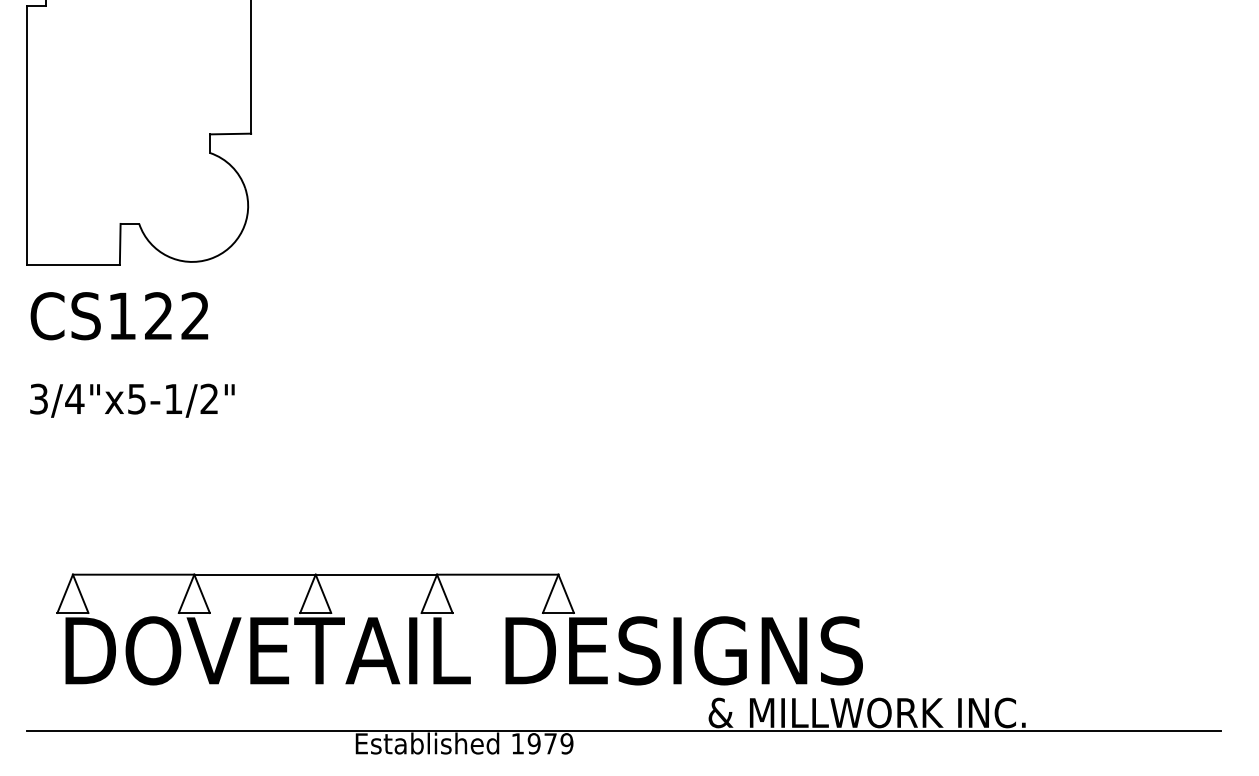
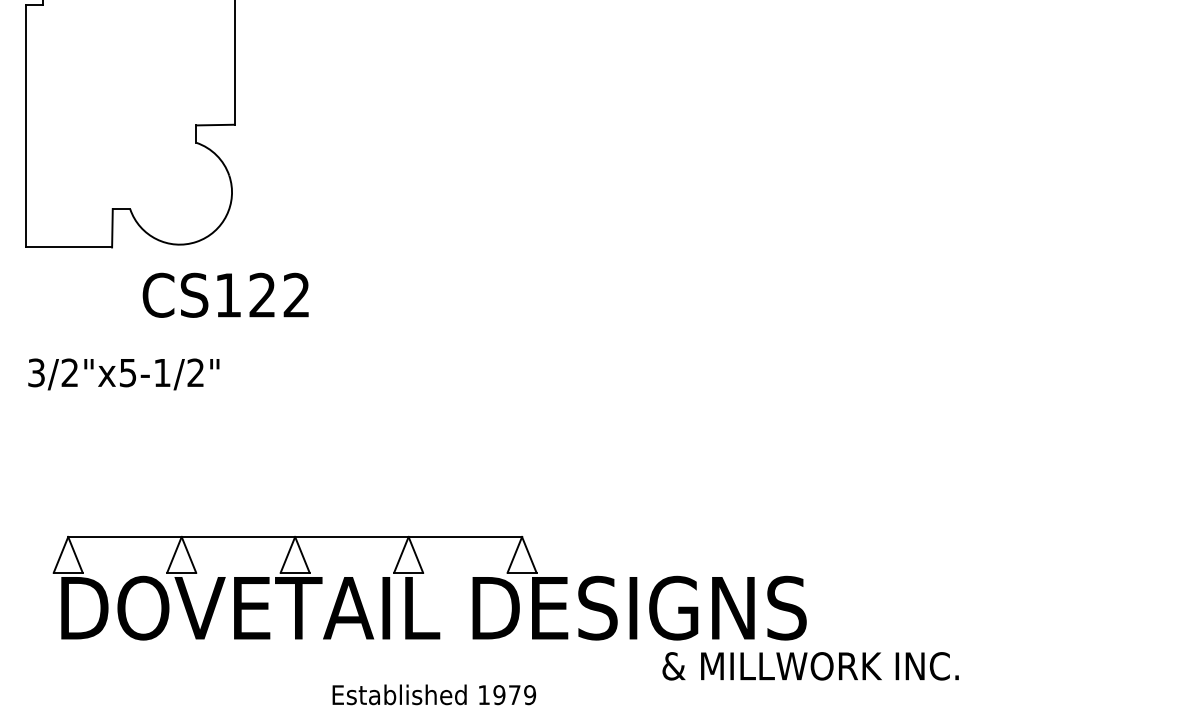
text: (119, 316) -> (225, 295), moved
text: (74, 398) -> (69, 372), 3/4"x5-1/2" -> 3/2"x5-1/2"
line: (623, 730) -> (582, 682), removed

